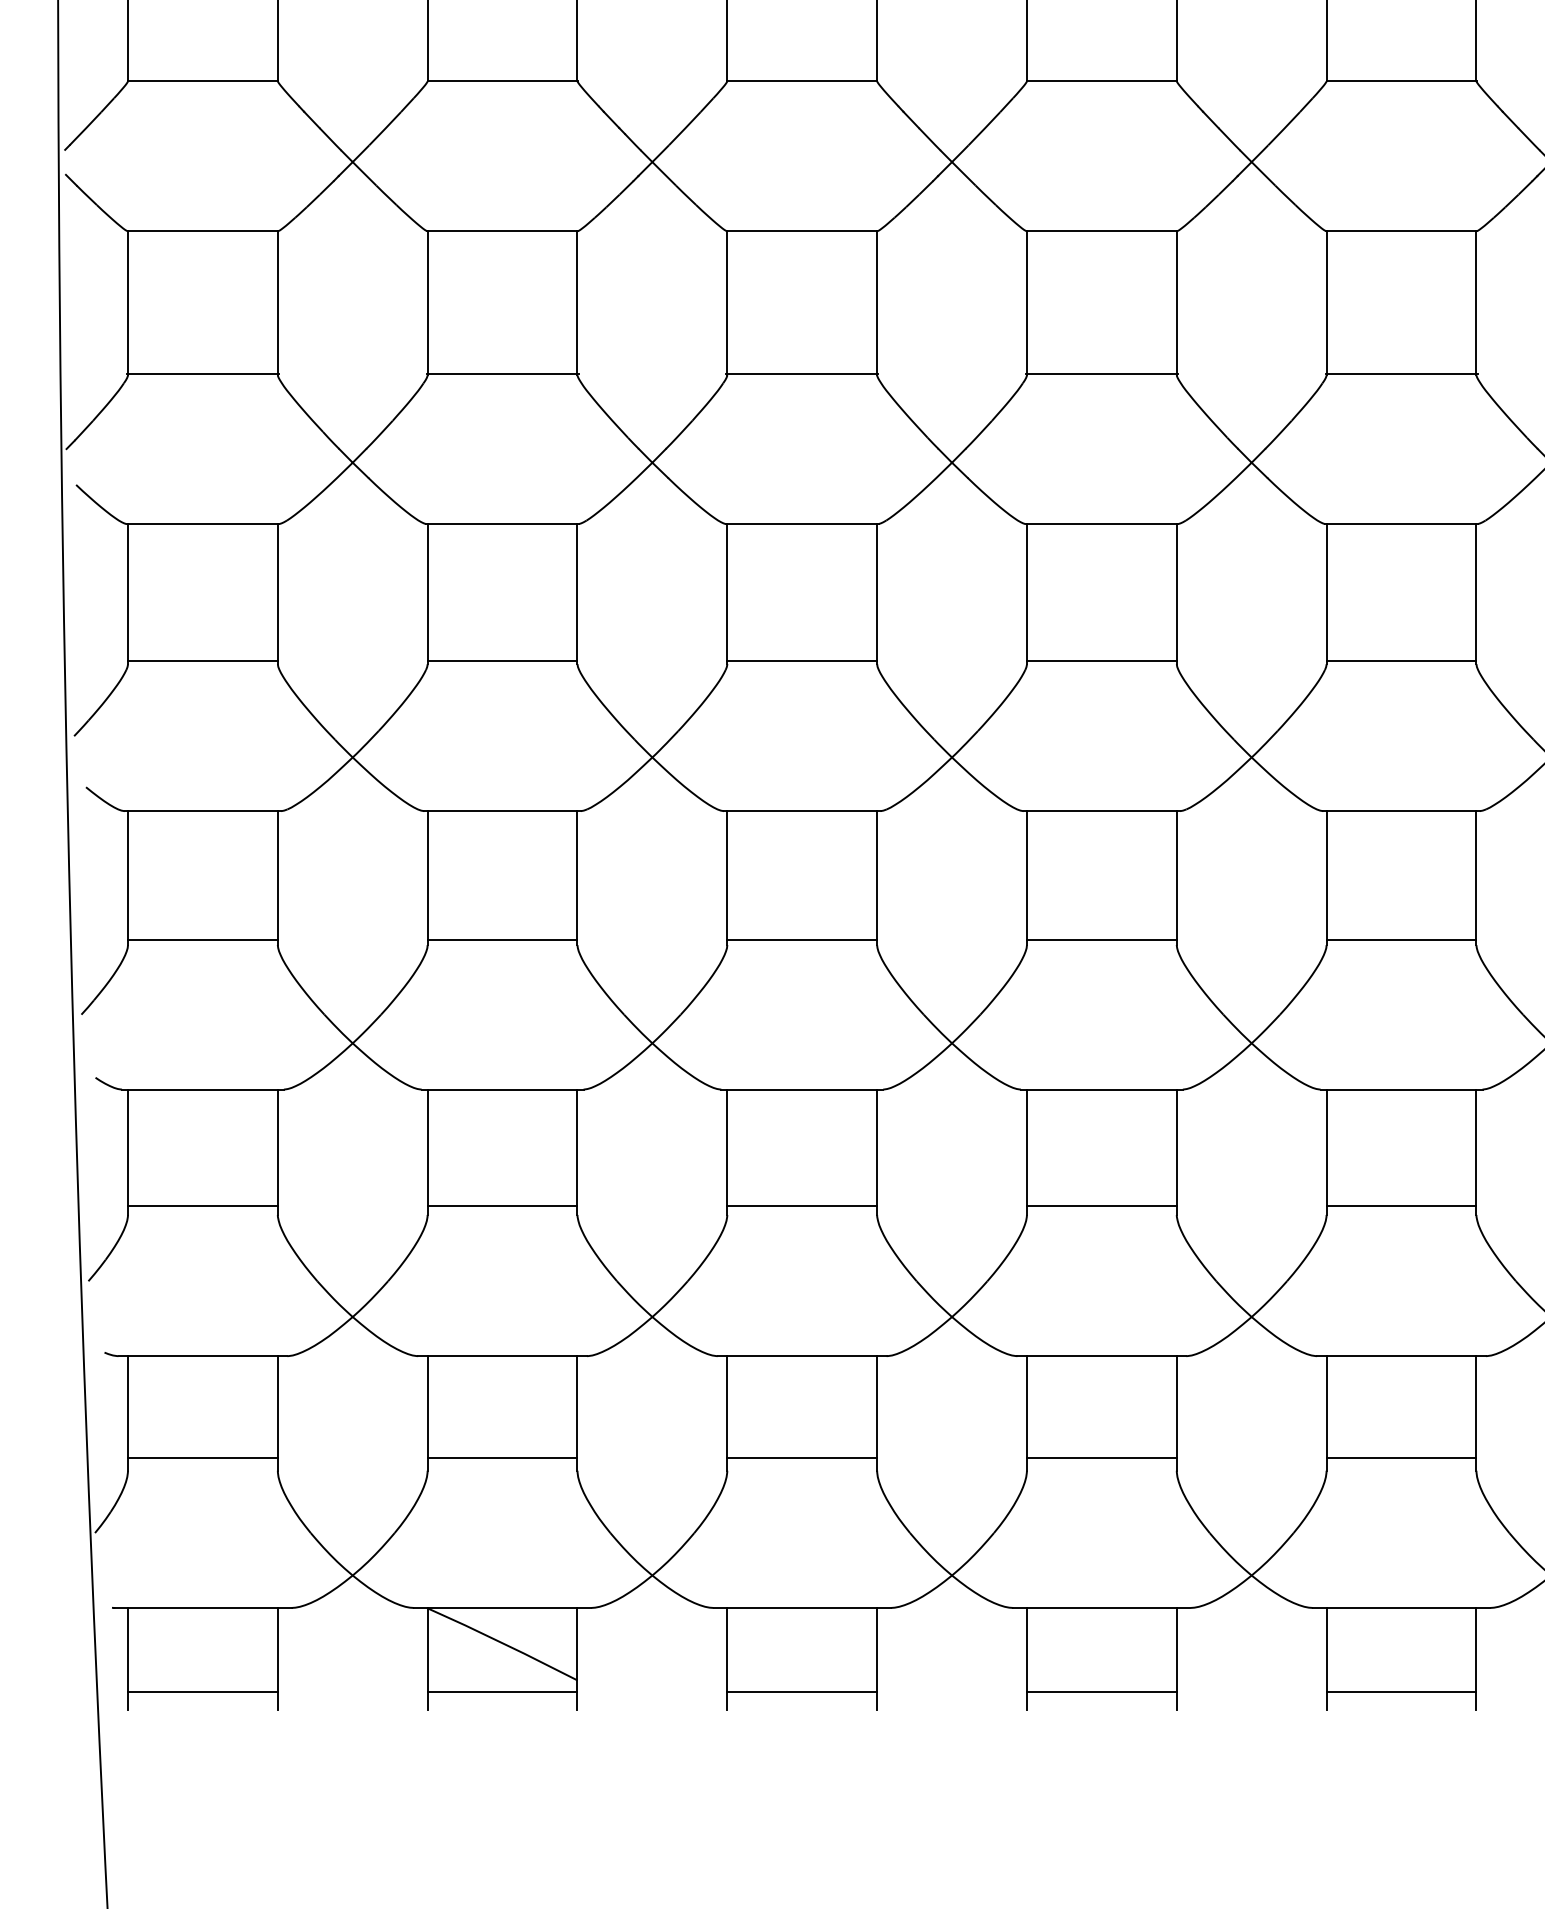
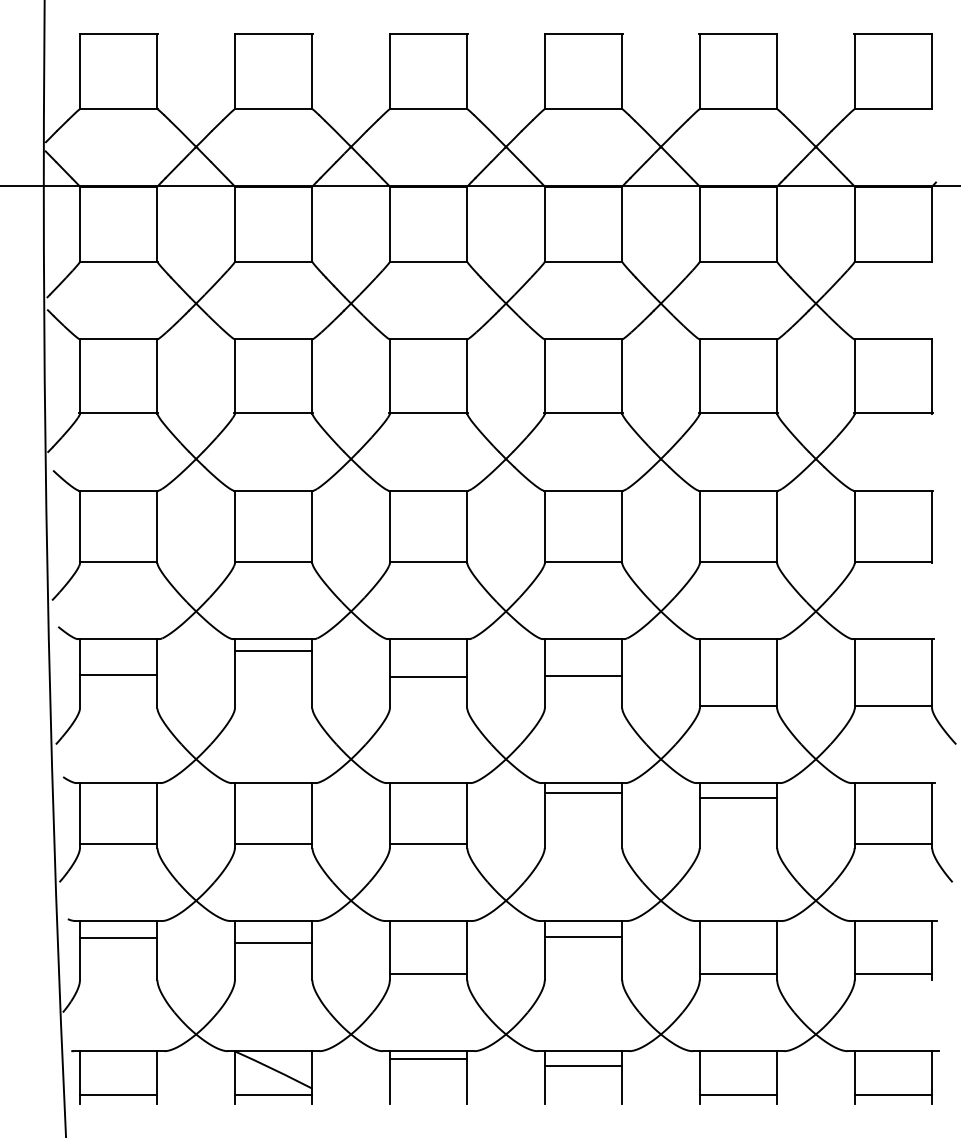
line: (202, 939) -> (118, 674), moved
line: (502, 939) -> (273, 650), moved
line: (802, 939) -> (428, 676), moved
line: (1101, 939) -> (583, 675), moved
line: (1101, 1206) -> (583, 792), moved
line: (1401, 1206) -> (738, 797), moved
line: (202, 1457) -> (118, 937), moved
line: (502, 1457) -> (273, 942), moved
line: (1101, 1457) -> (583, 936), moved
line: (802, 1691) -> (428, 1058), moved
line: (1101, 1691) -> (583, 1065), moved

